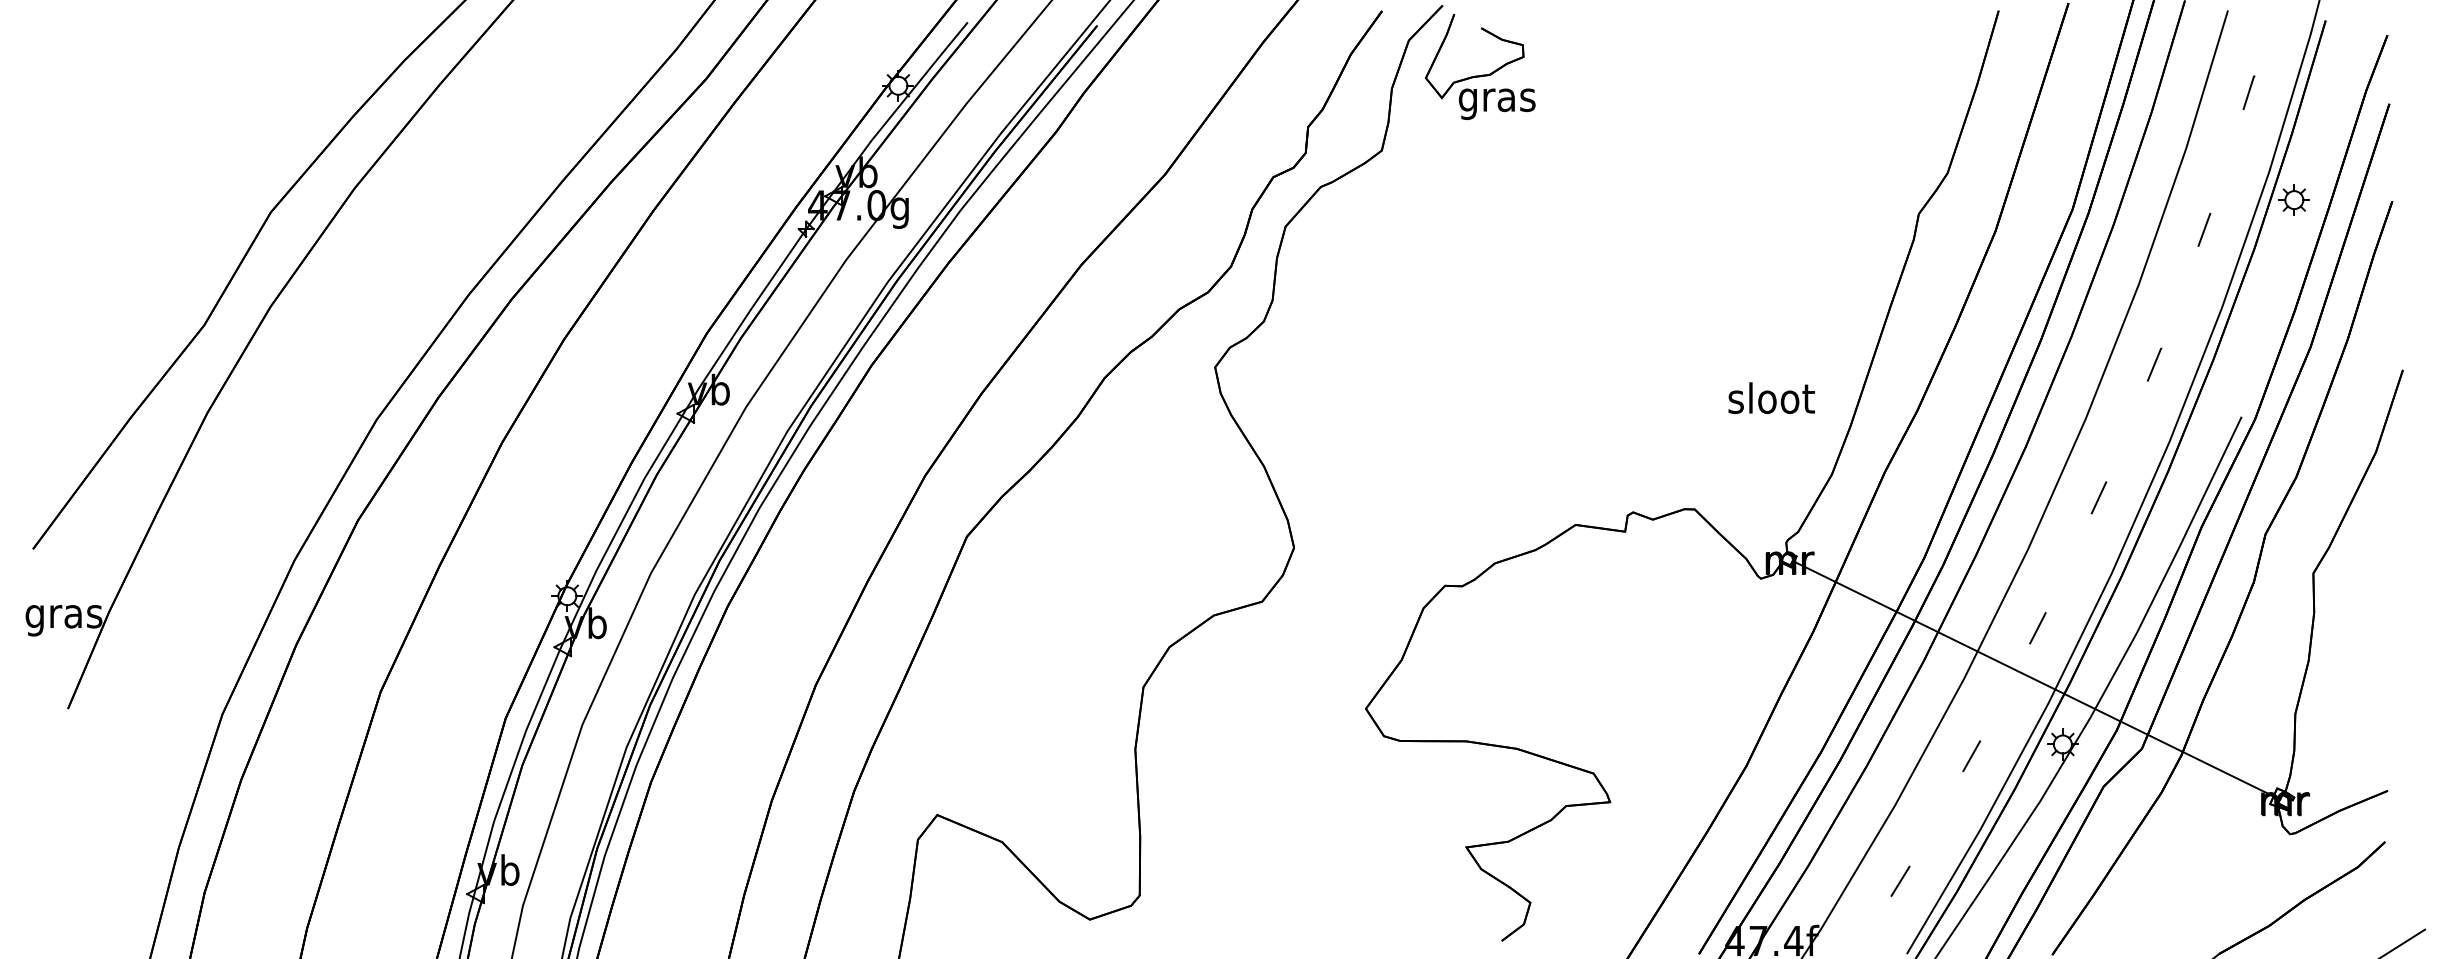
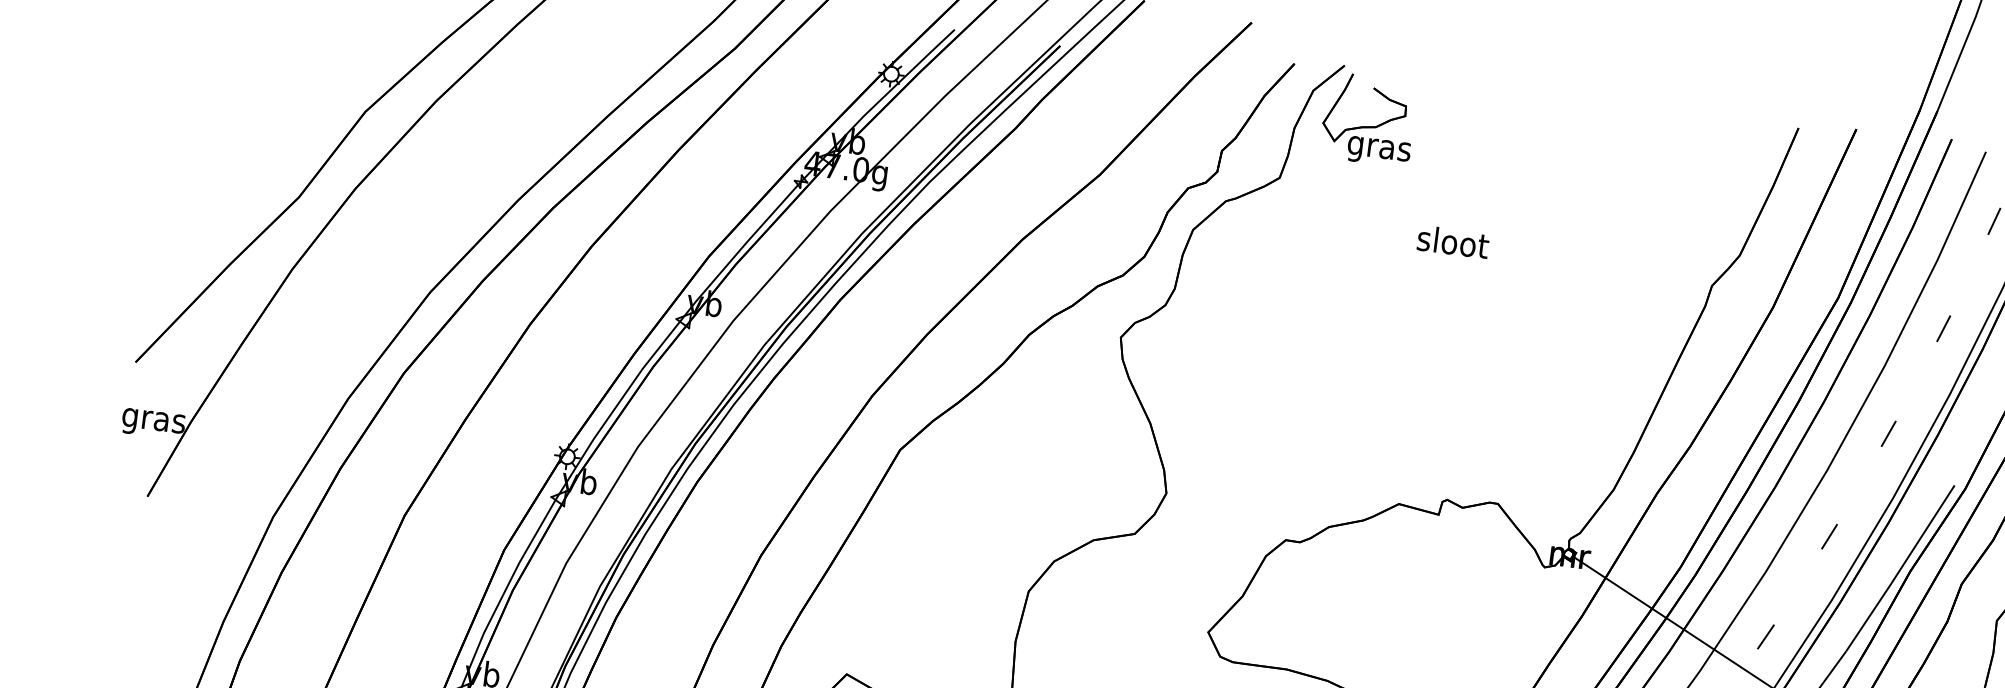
text: (1771, 397) -> (1453, 241), moved

